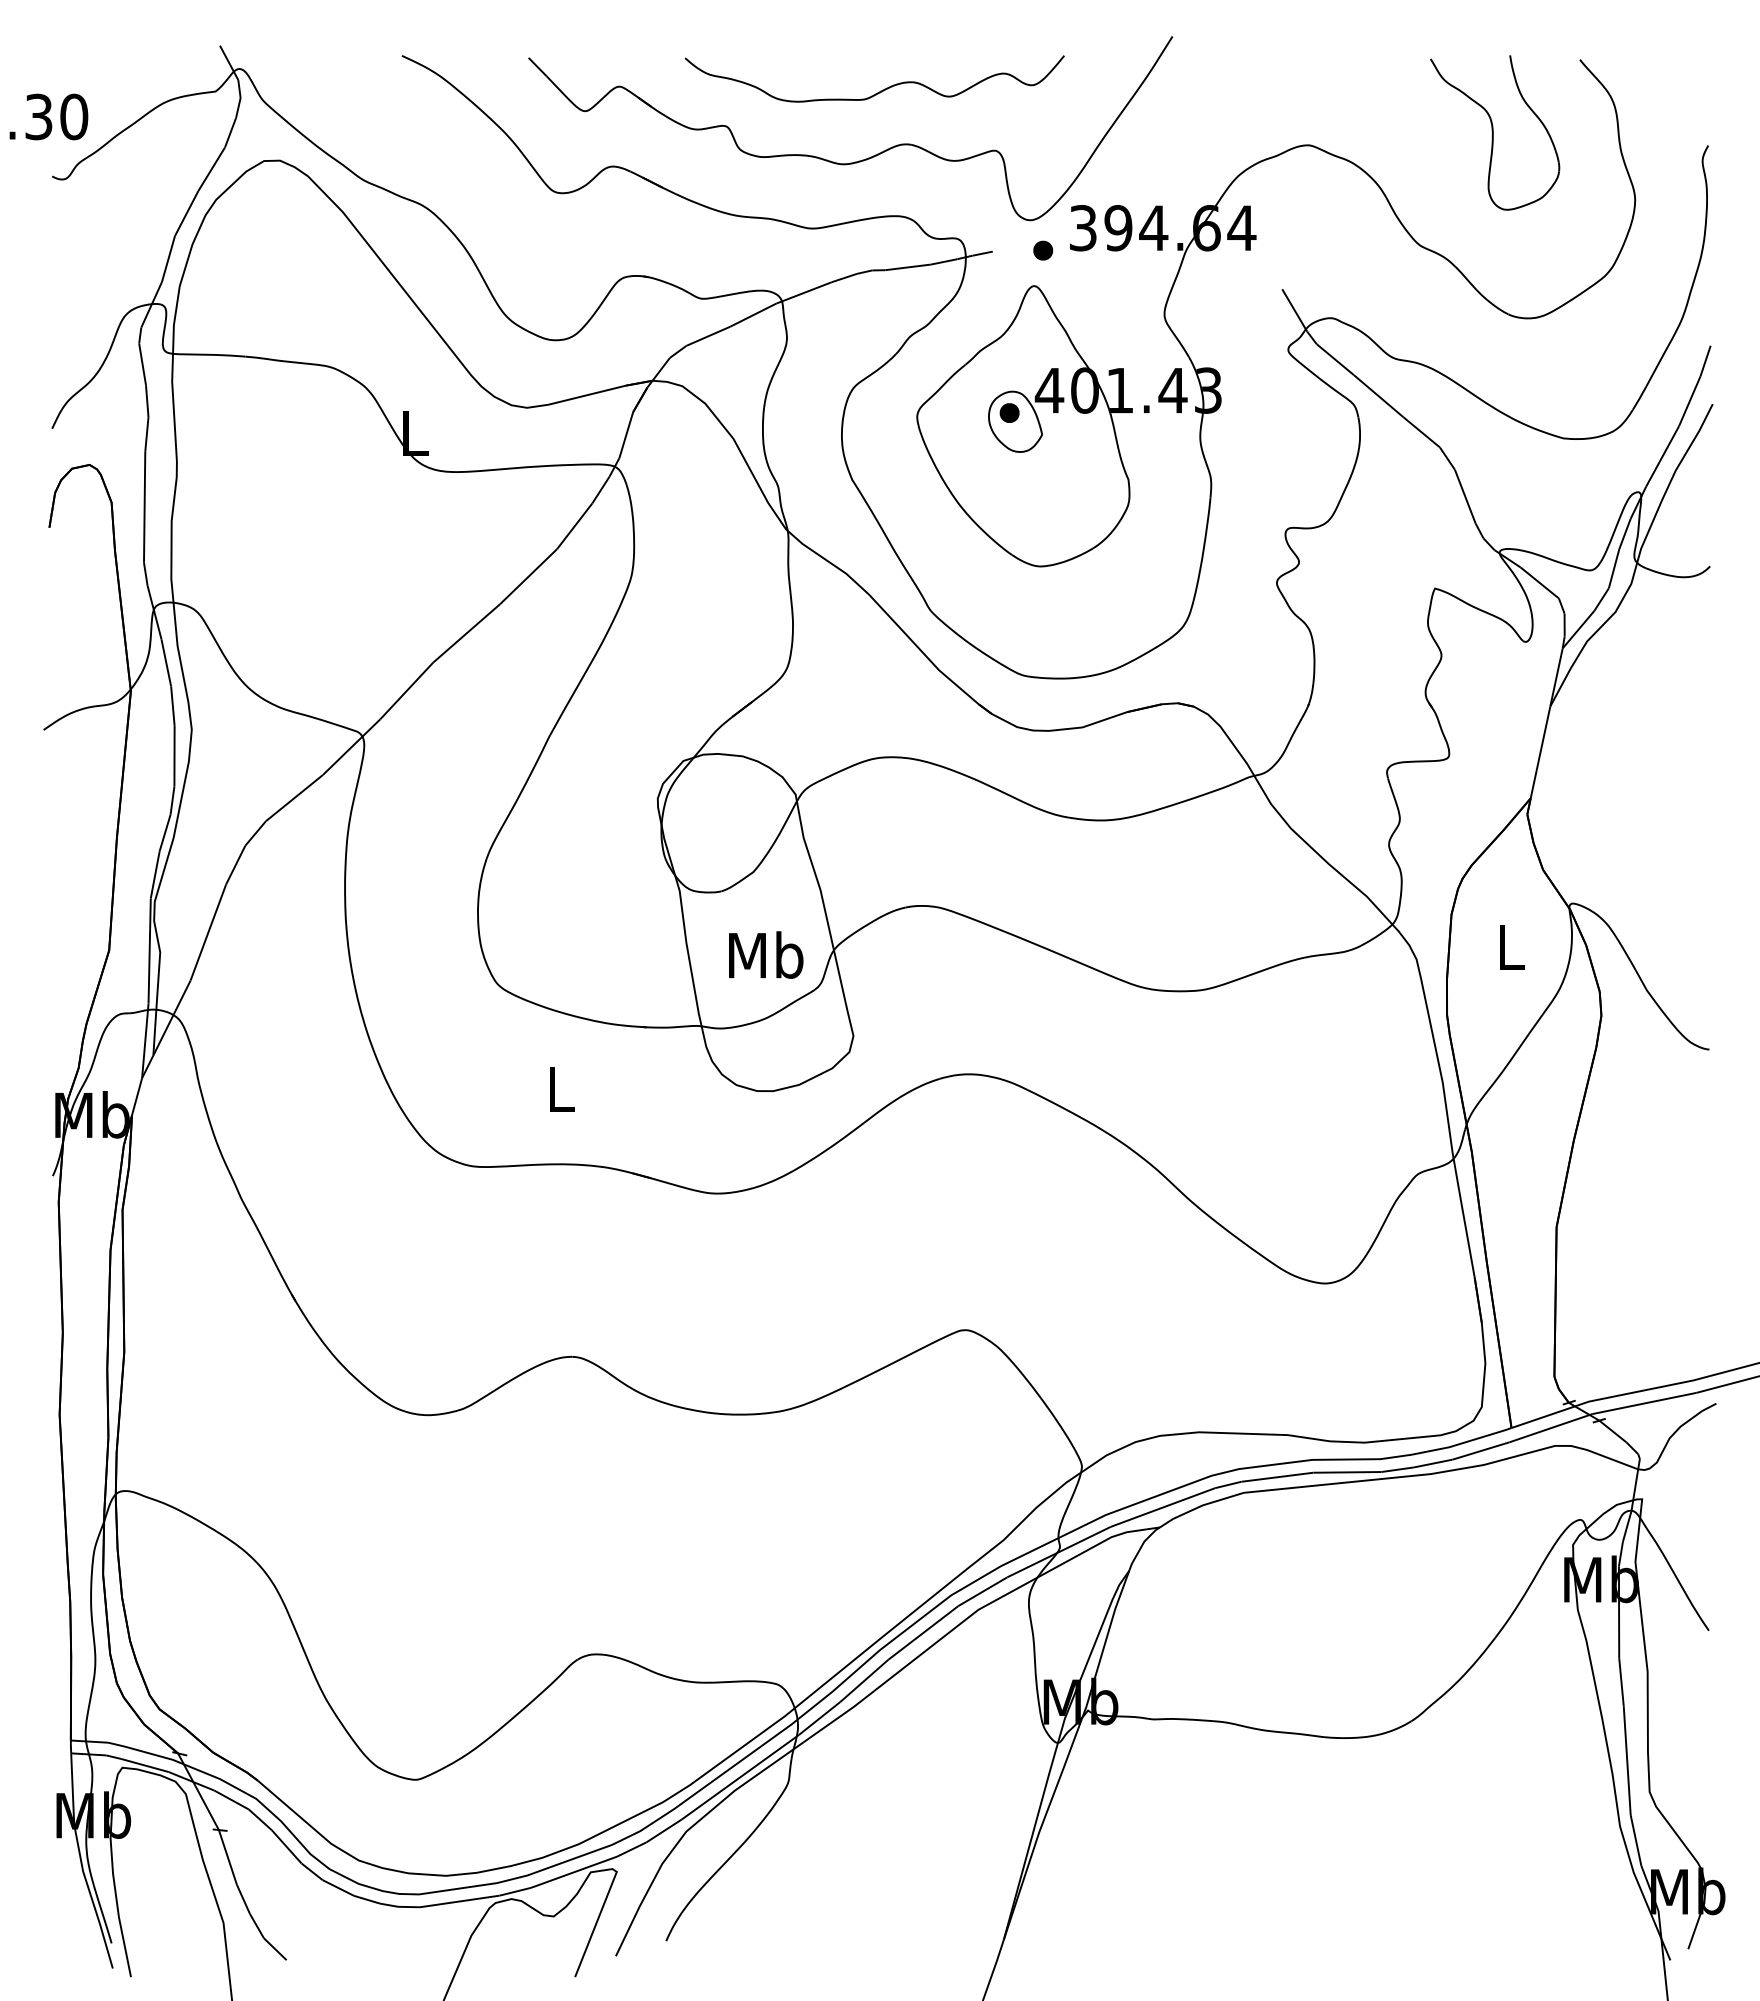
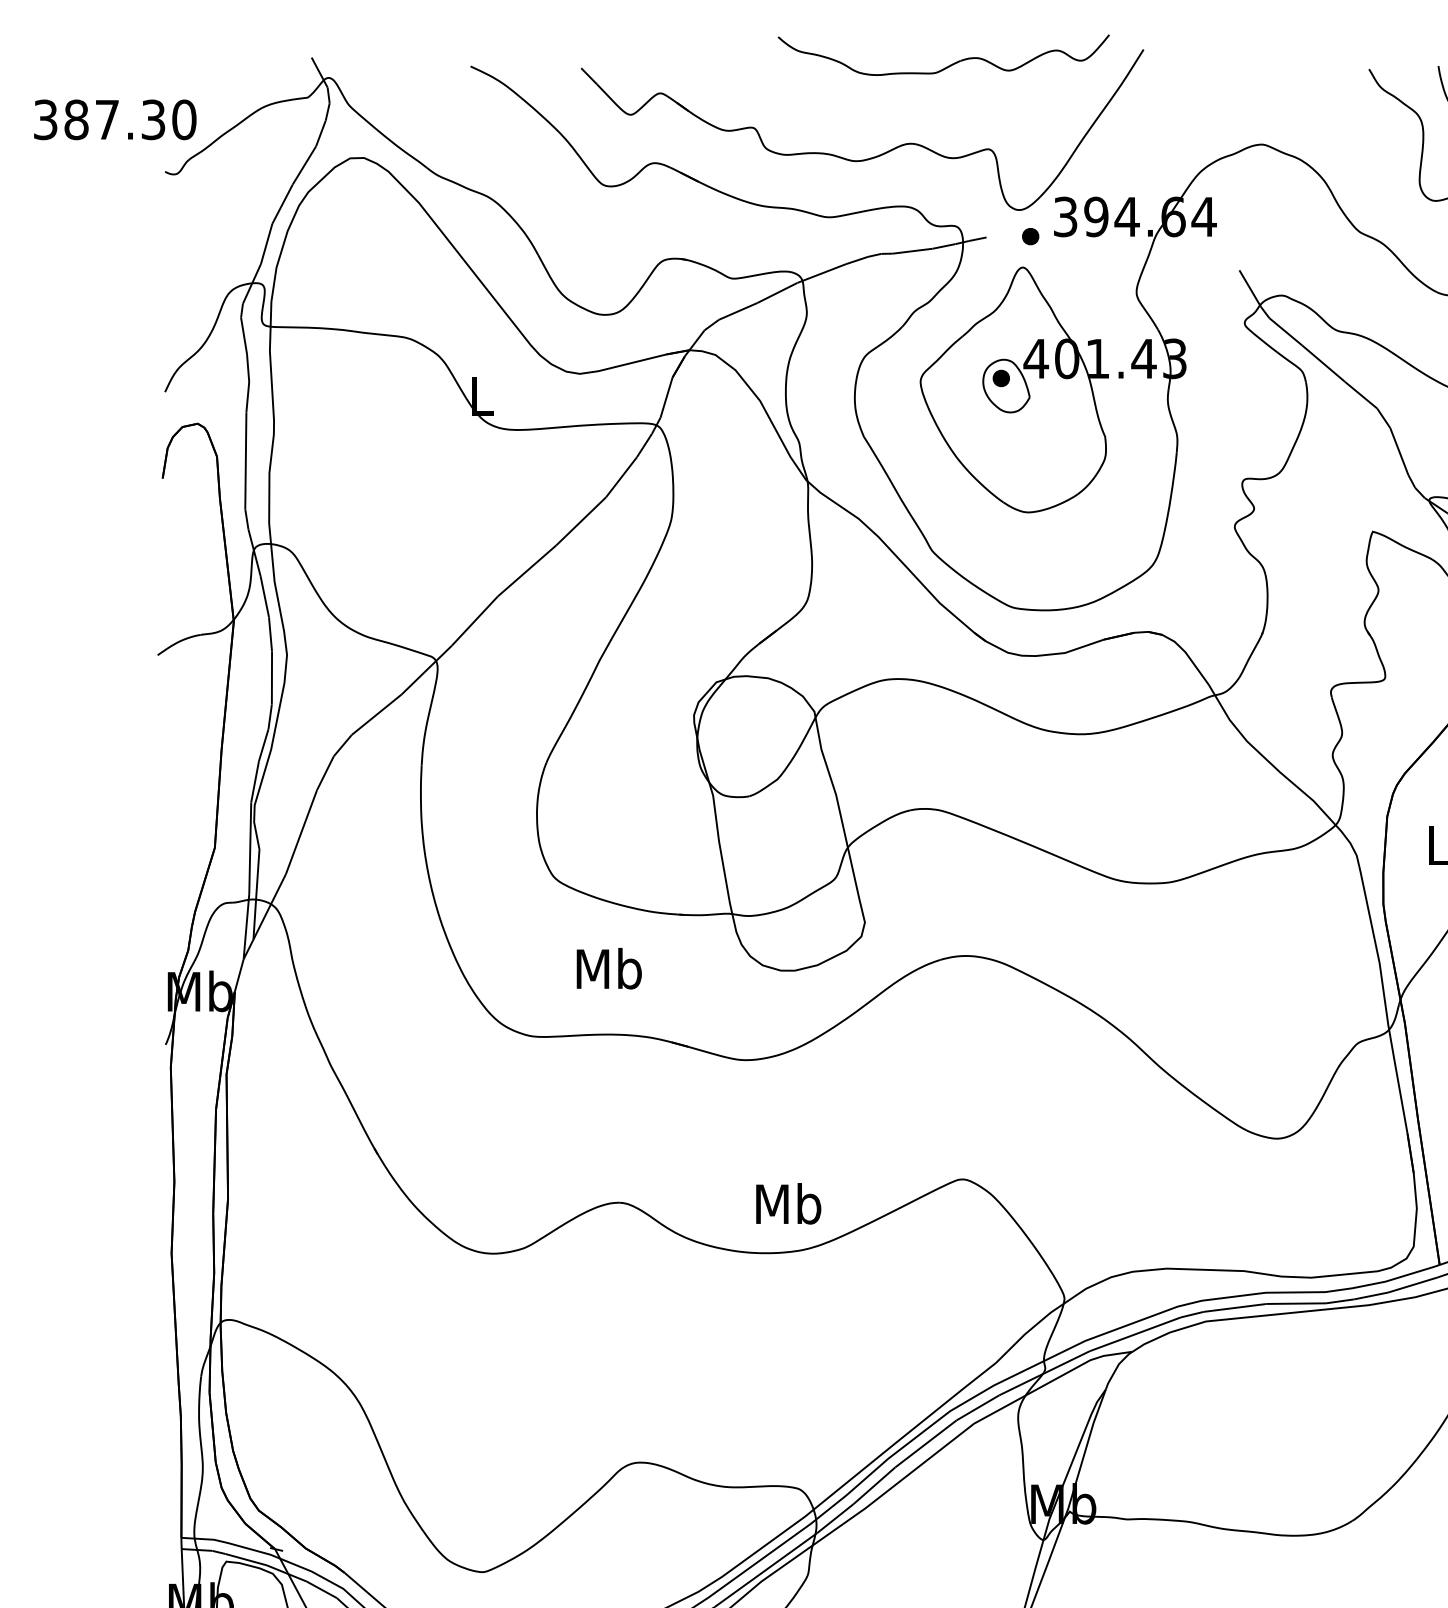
part: (882, 89) -> (950, 64), moved
text: (766, 954) -> (788, 1203), moved
text: (560, 1088) -> (609, 968), L -> Mb

